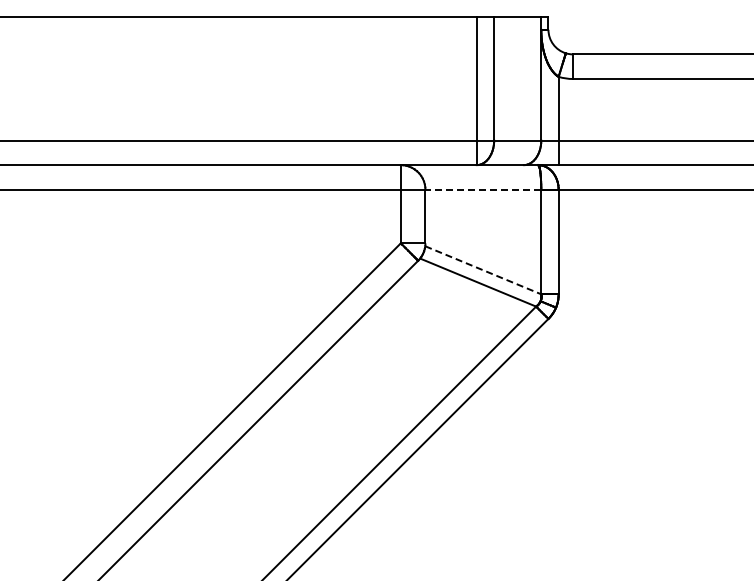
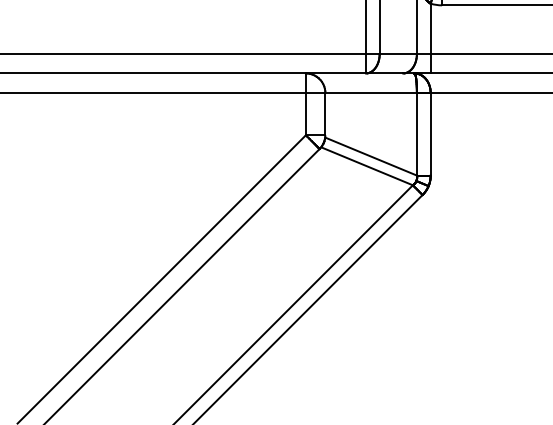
line: (483, 189) -> (371, 92), dashed -> solid
line: (483, 270) -> (371, 156), dashed -> solid

